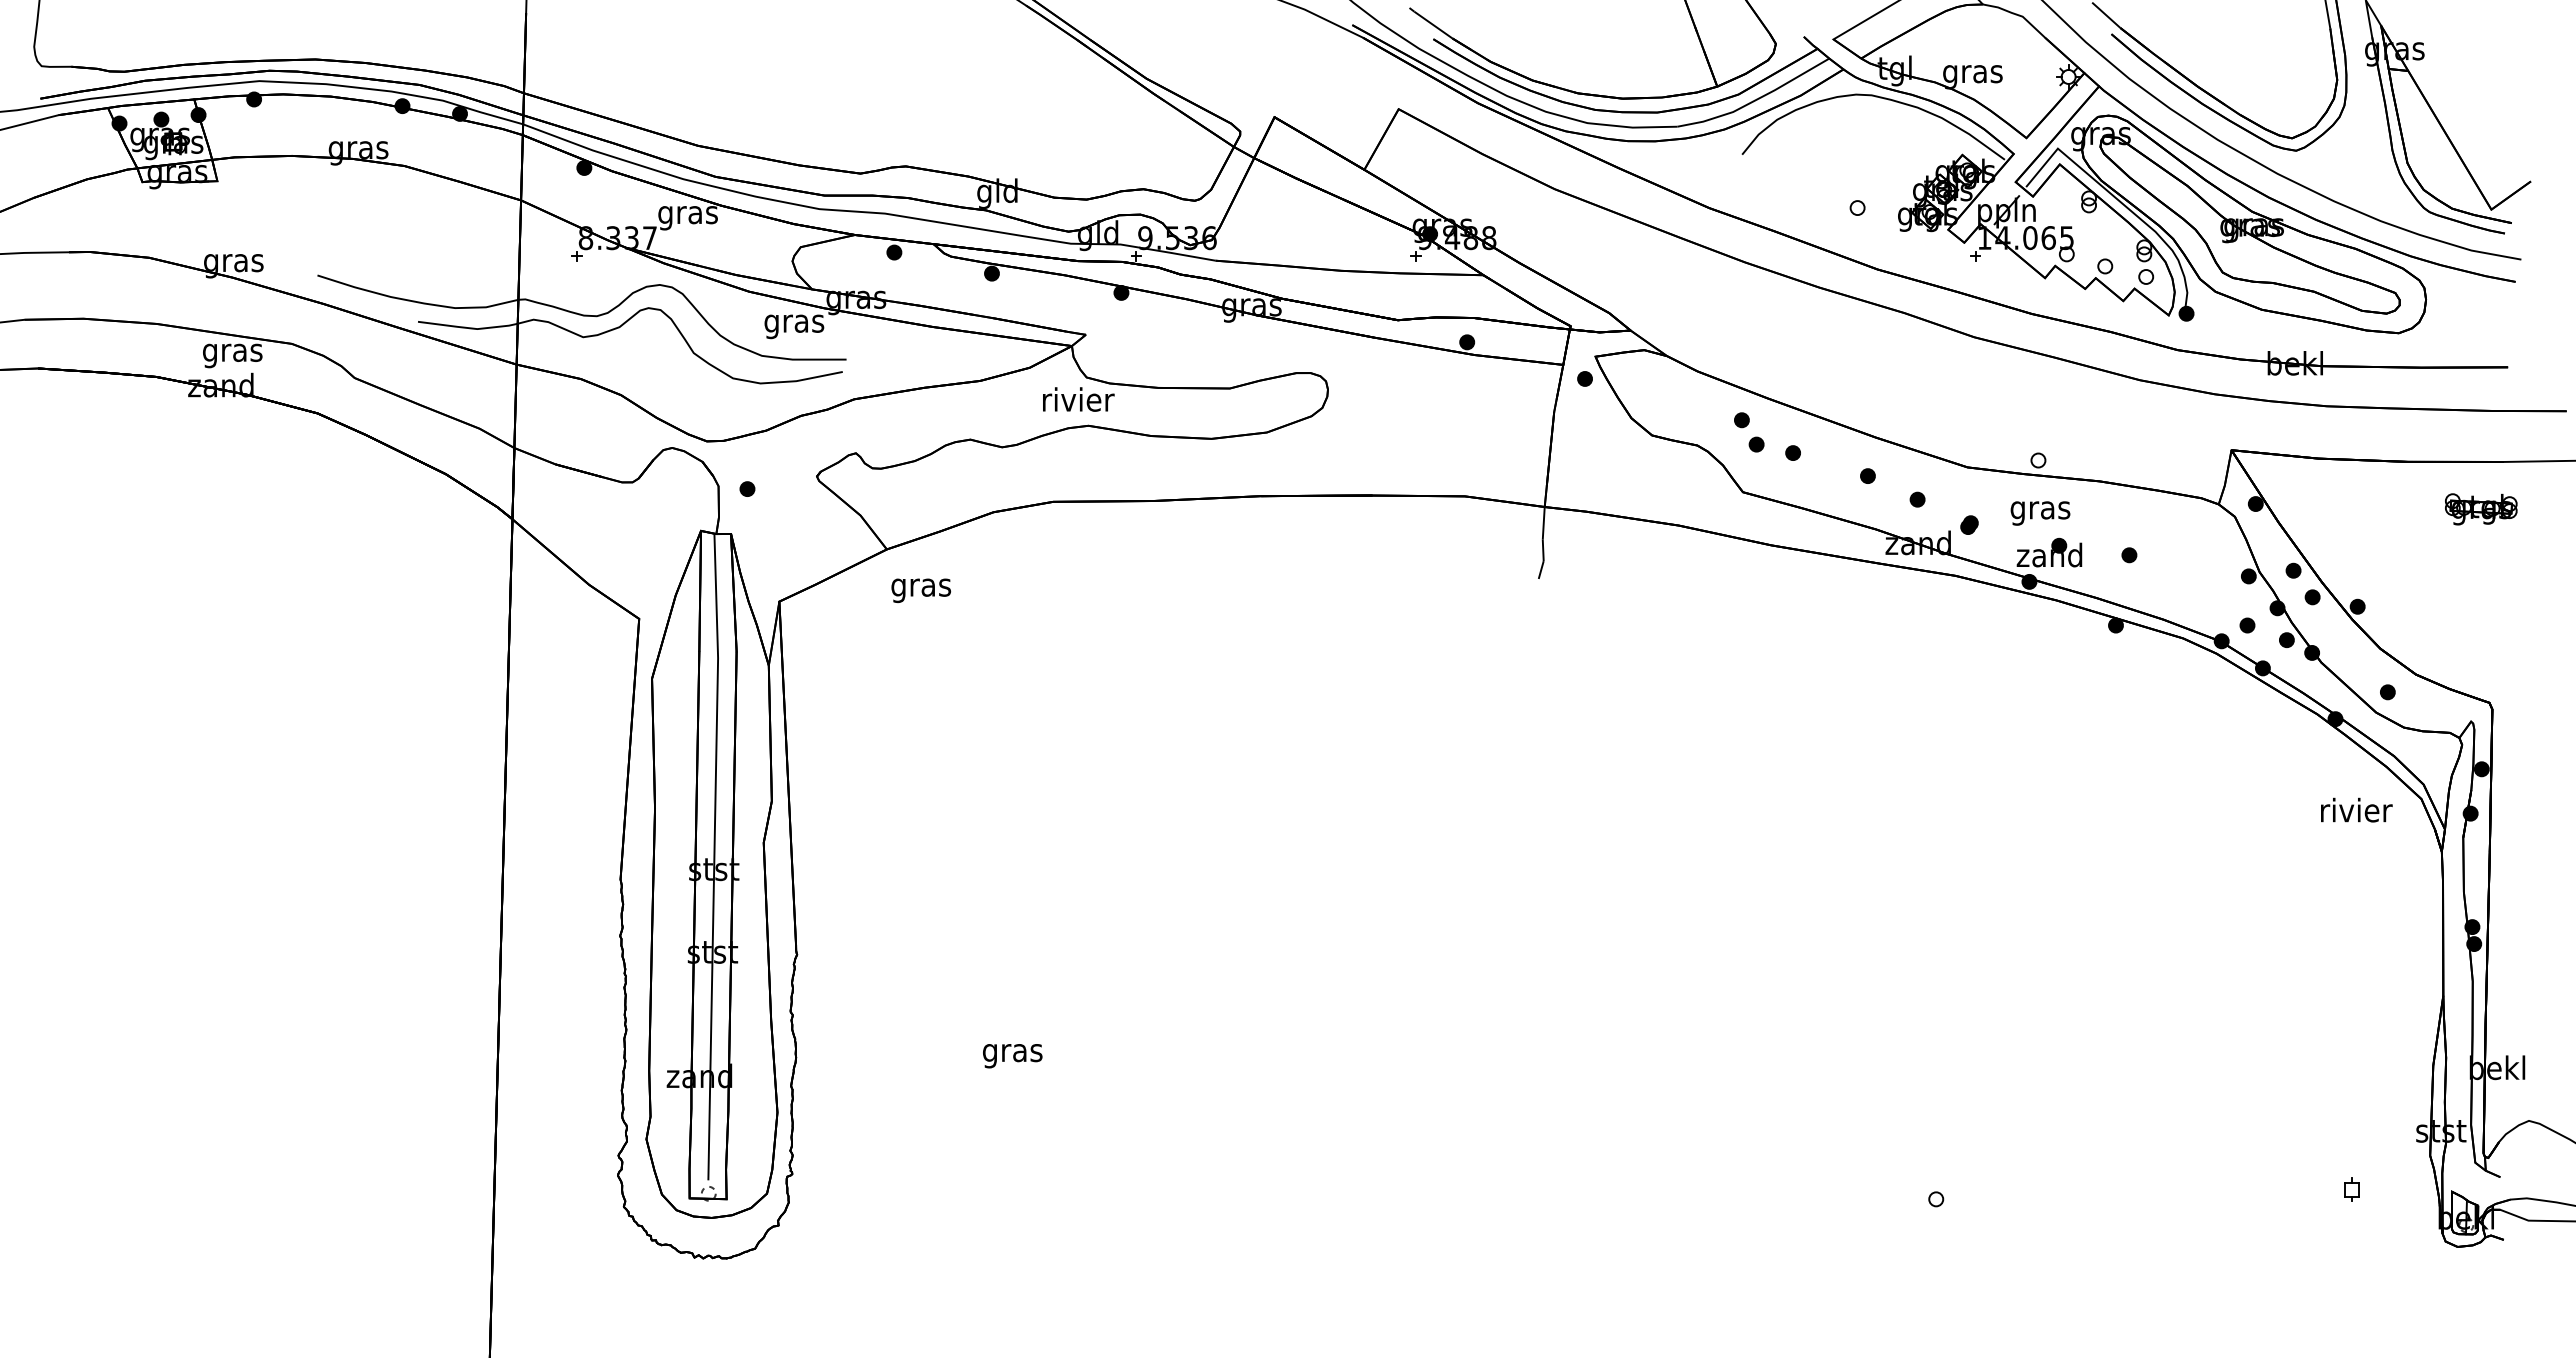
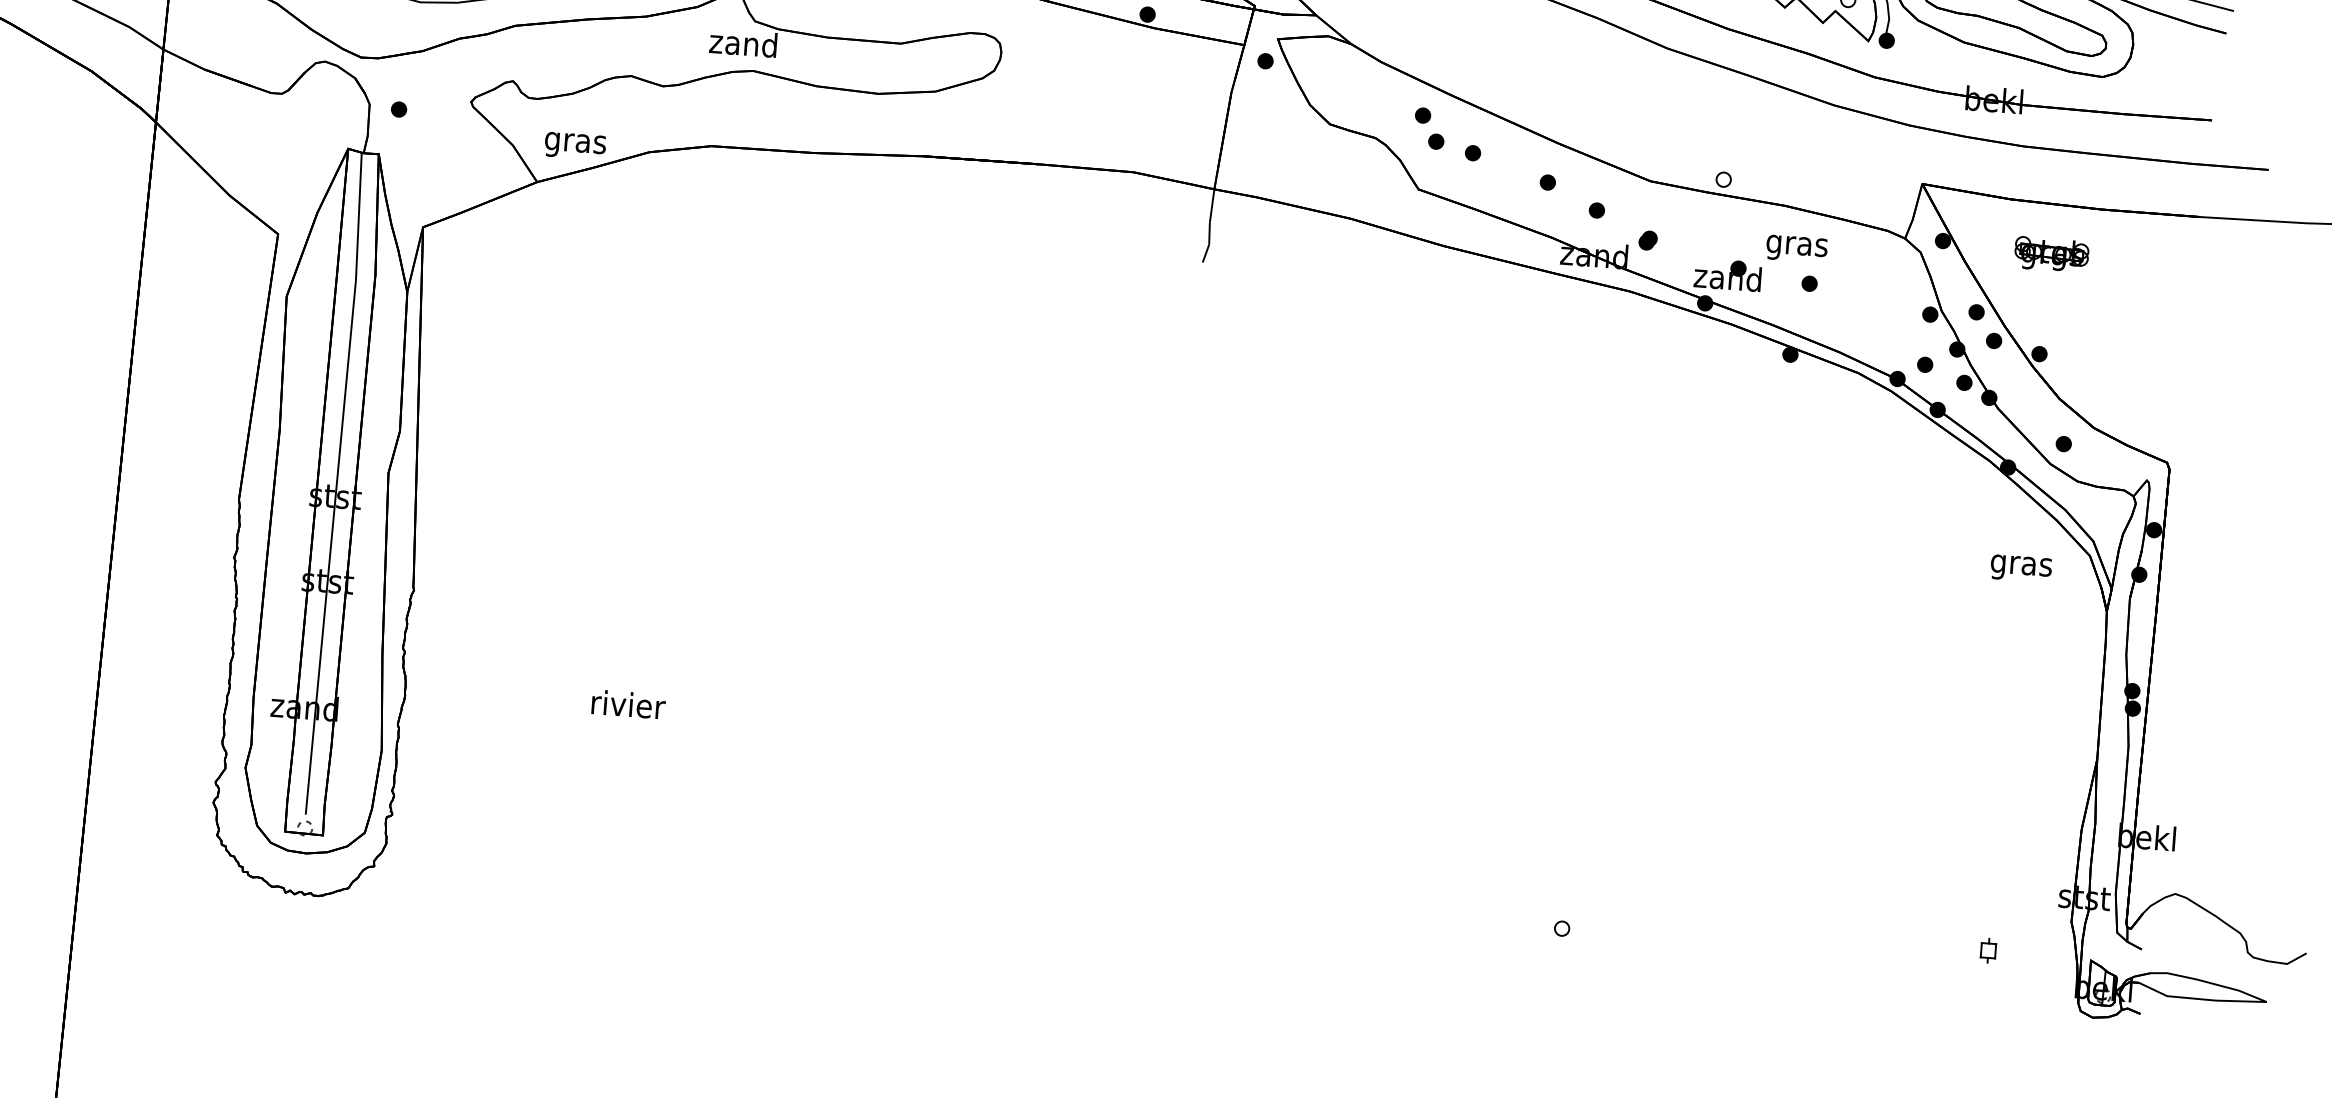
text: (1078, 399) -> (745, 43), rivier -> zand
part: (2481, 509) -> (2051, 254), moved
text: (2040, 513) -> (1796, 249), moved
text: (921, 590) -> (575, 145), moved
text: (2356, 812) -> (2022, 564), rivier -> gras
text: (1013, 1052) -> (628, 707), gras -> rivier

